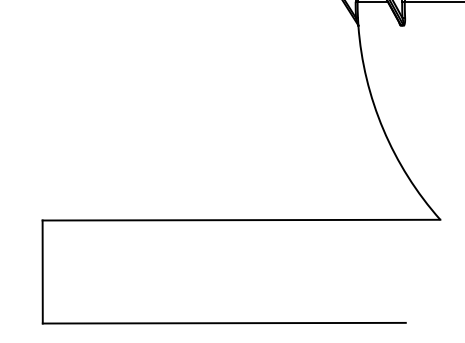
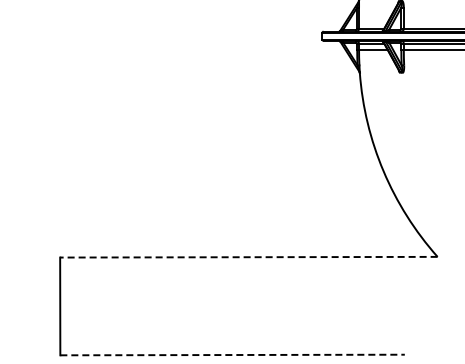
line: (241, 220) -> (248, 257), solid -> dashed
line: (225, 323) -> (233, 355), solid -> dashed

